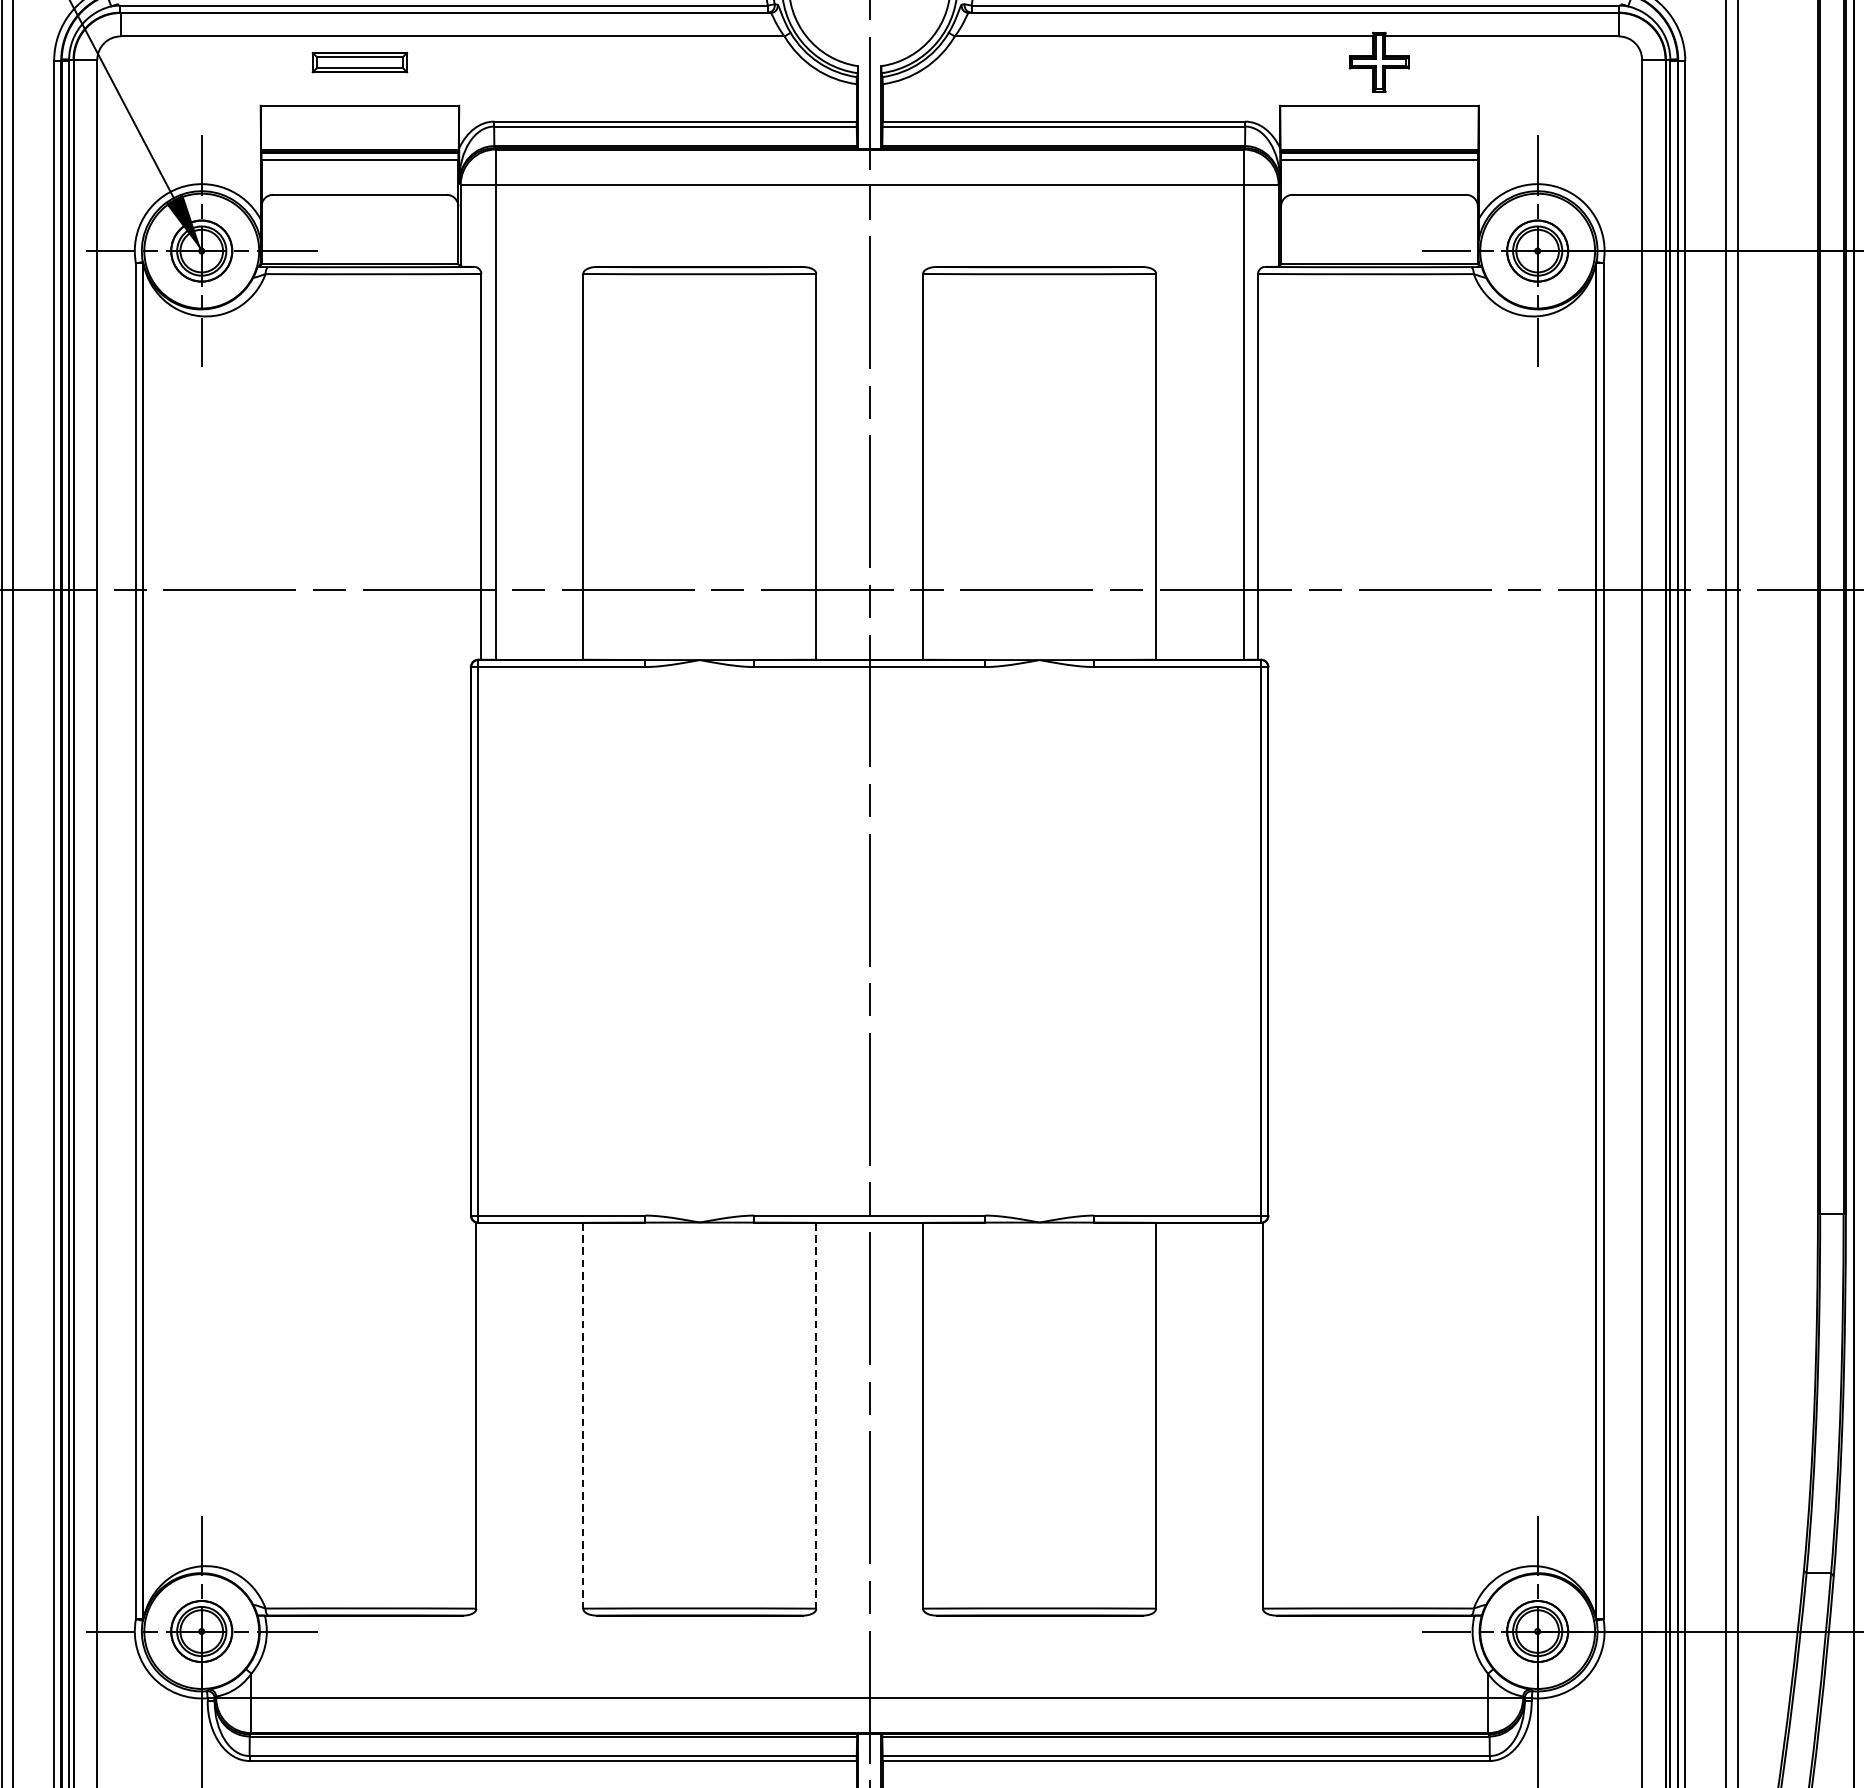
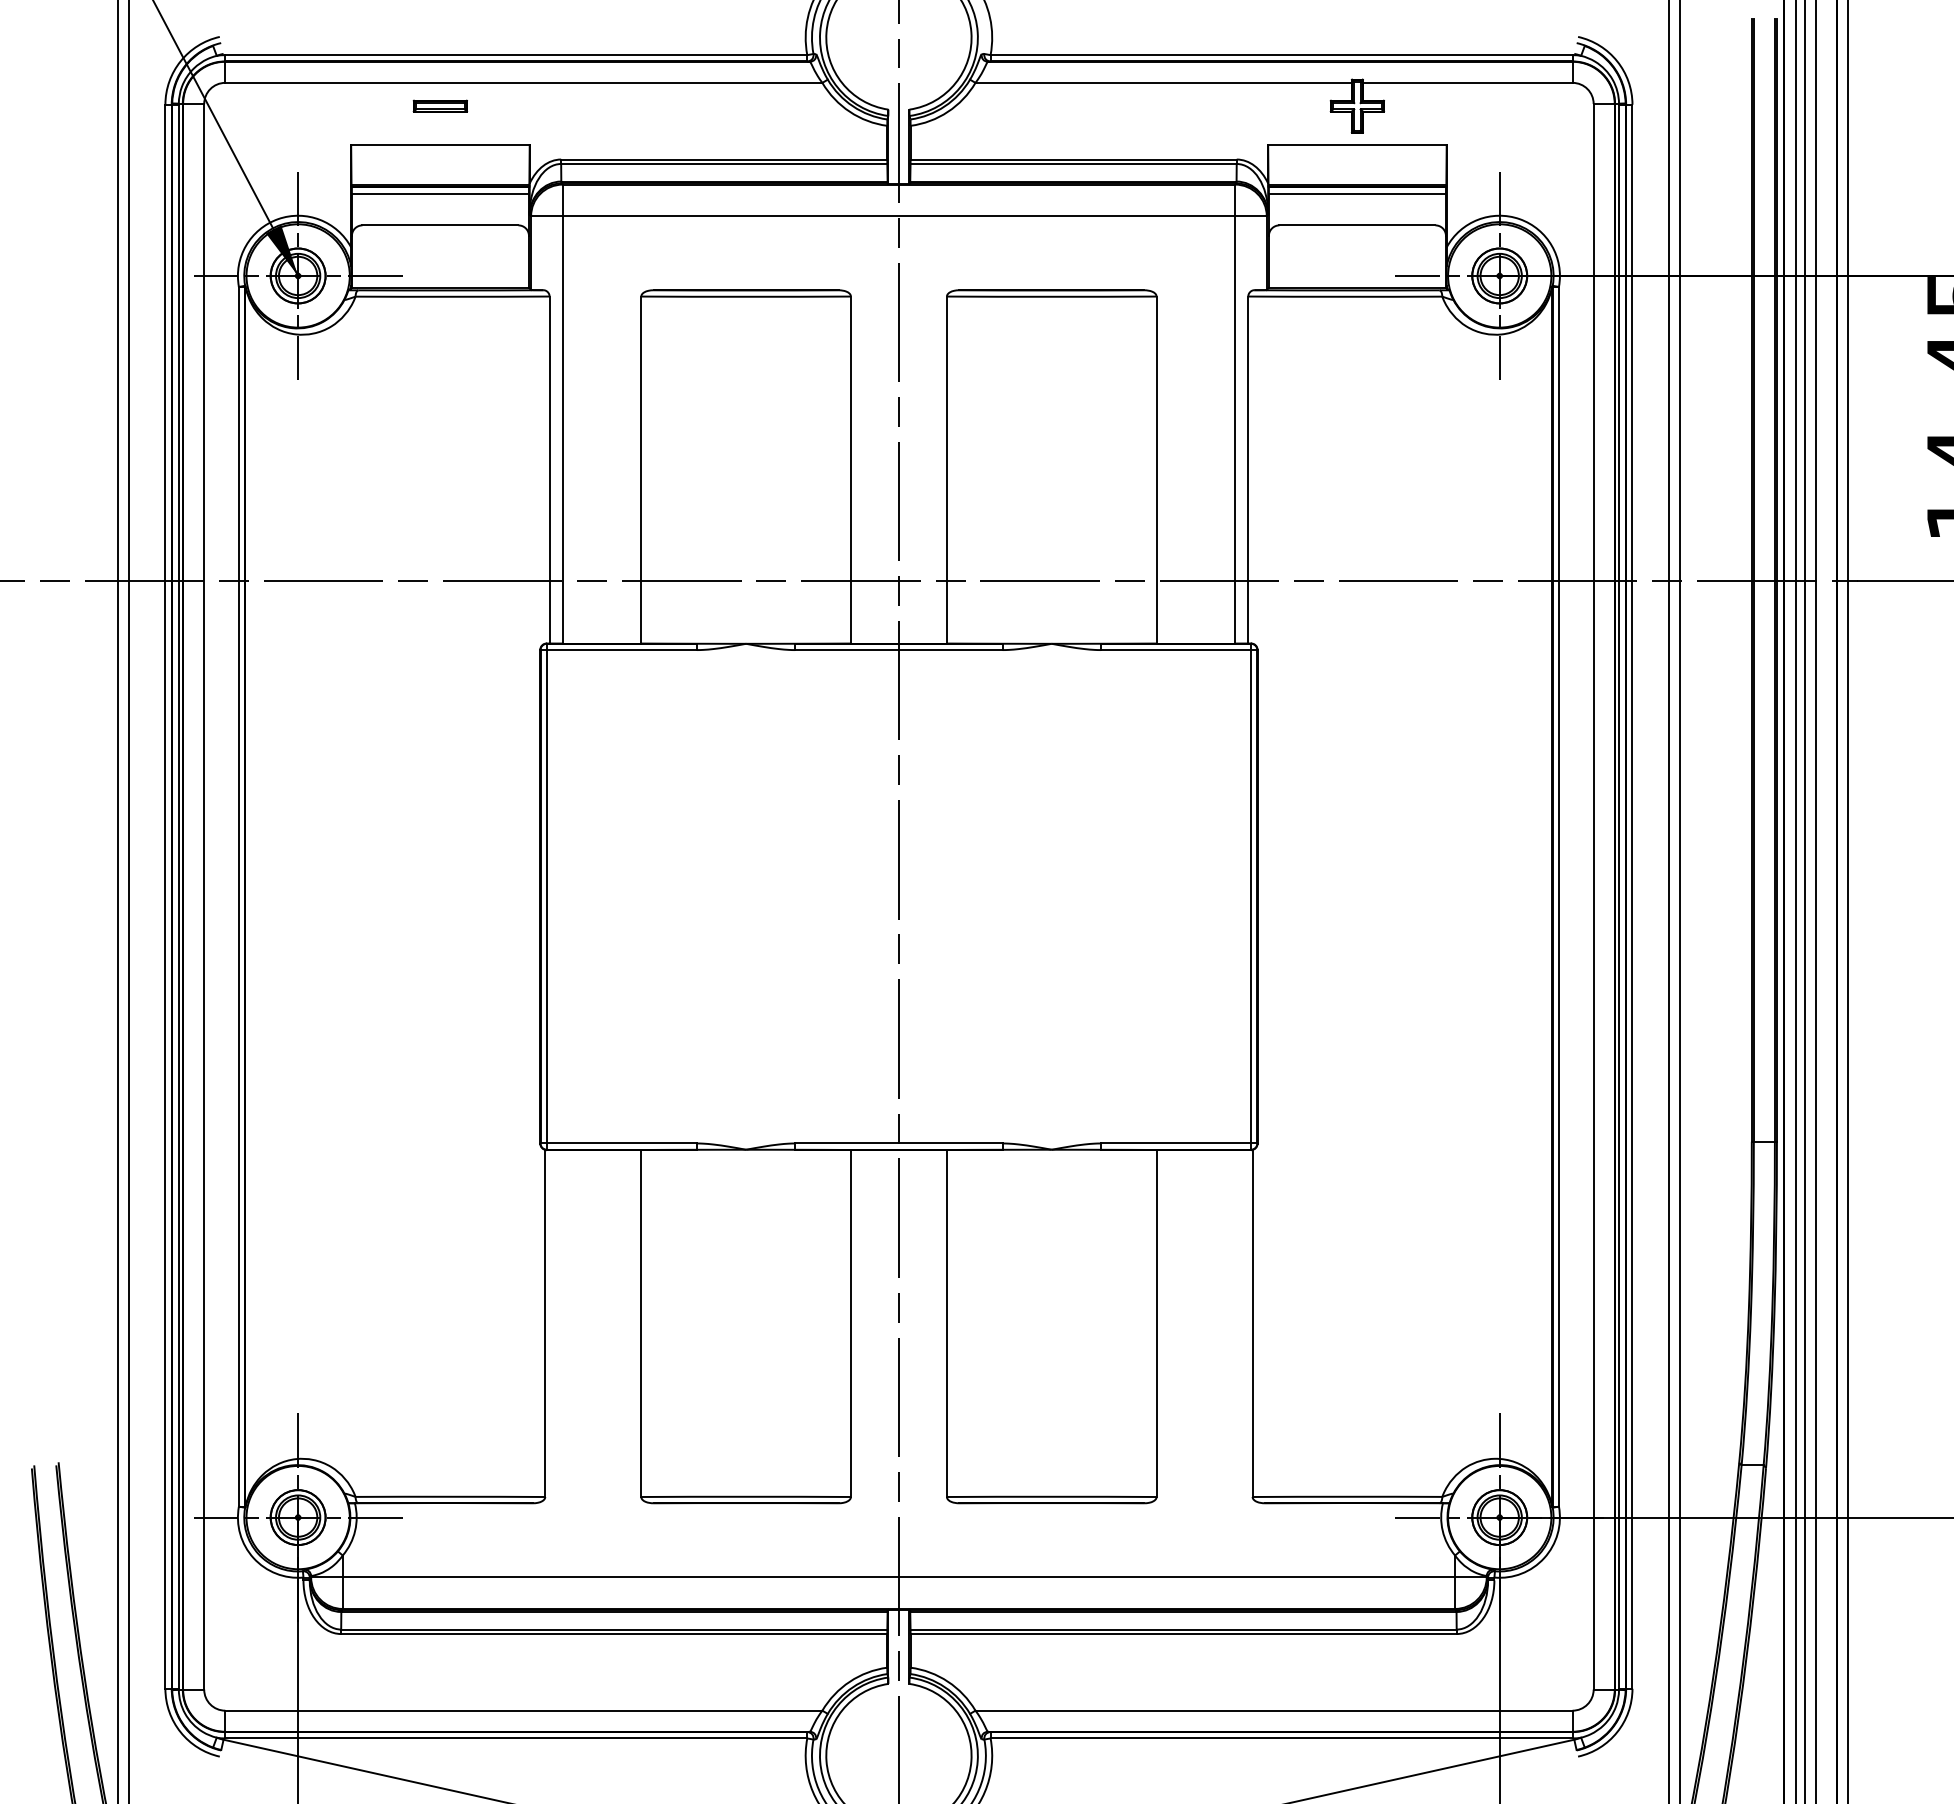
part: (360, 61) -> (440, 105), size x0.62
line: (583, 1416) -> (641, 1324), dashed -> solid
line: (815, 1416) -> (850, 1324), dashed -> solid

